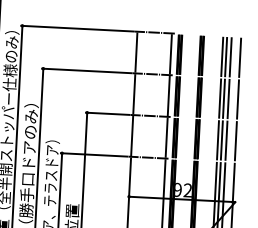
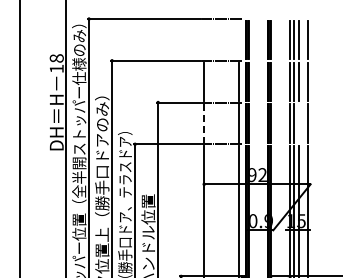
line: (136, 52) -> (204, 39), removed
line: (170, 53) -> (238, 39), removed
line: (132, 136) -> (204, 123), solid -> dashed
line: (226, 140) -> (298, 123), removed

